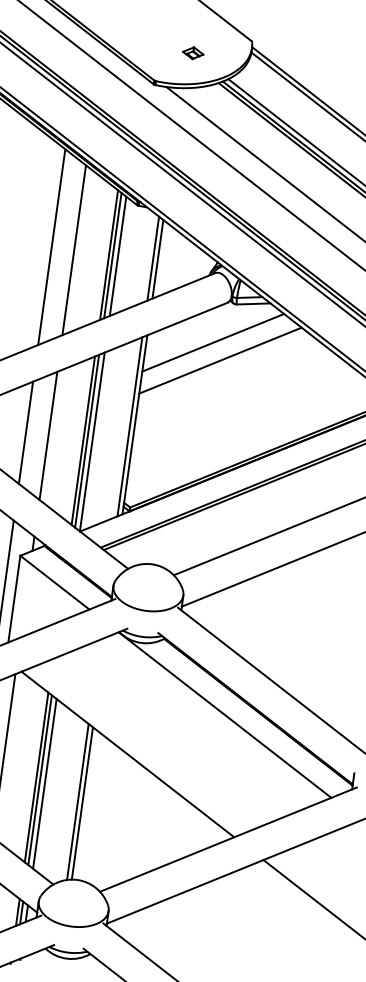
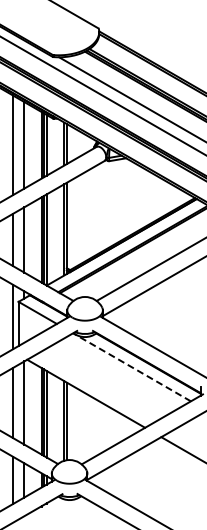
part: (191, 52) -> (69, 38), removed
line: (211, 341) -> (99, 181), removed
line: (219, 360) -> (104, 190), removed
line: (223, 715) -> (131, 367), solid -> dashed

